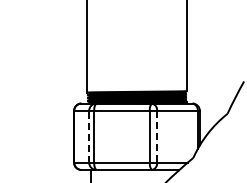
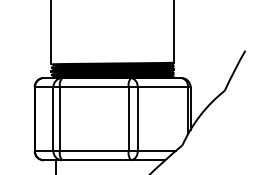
line: (89, 136) -> (53, 118), dashed -> solid
line: (157, 136) -> (138, 118), dashed -> solid

